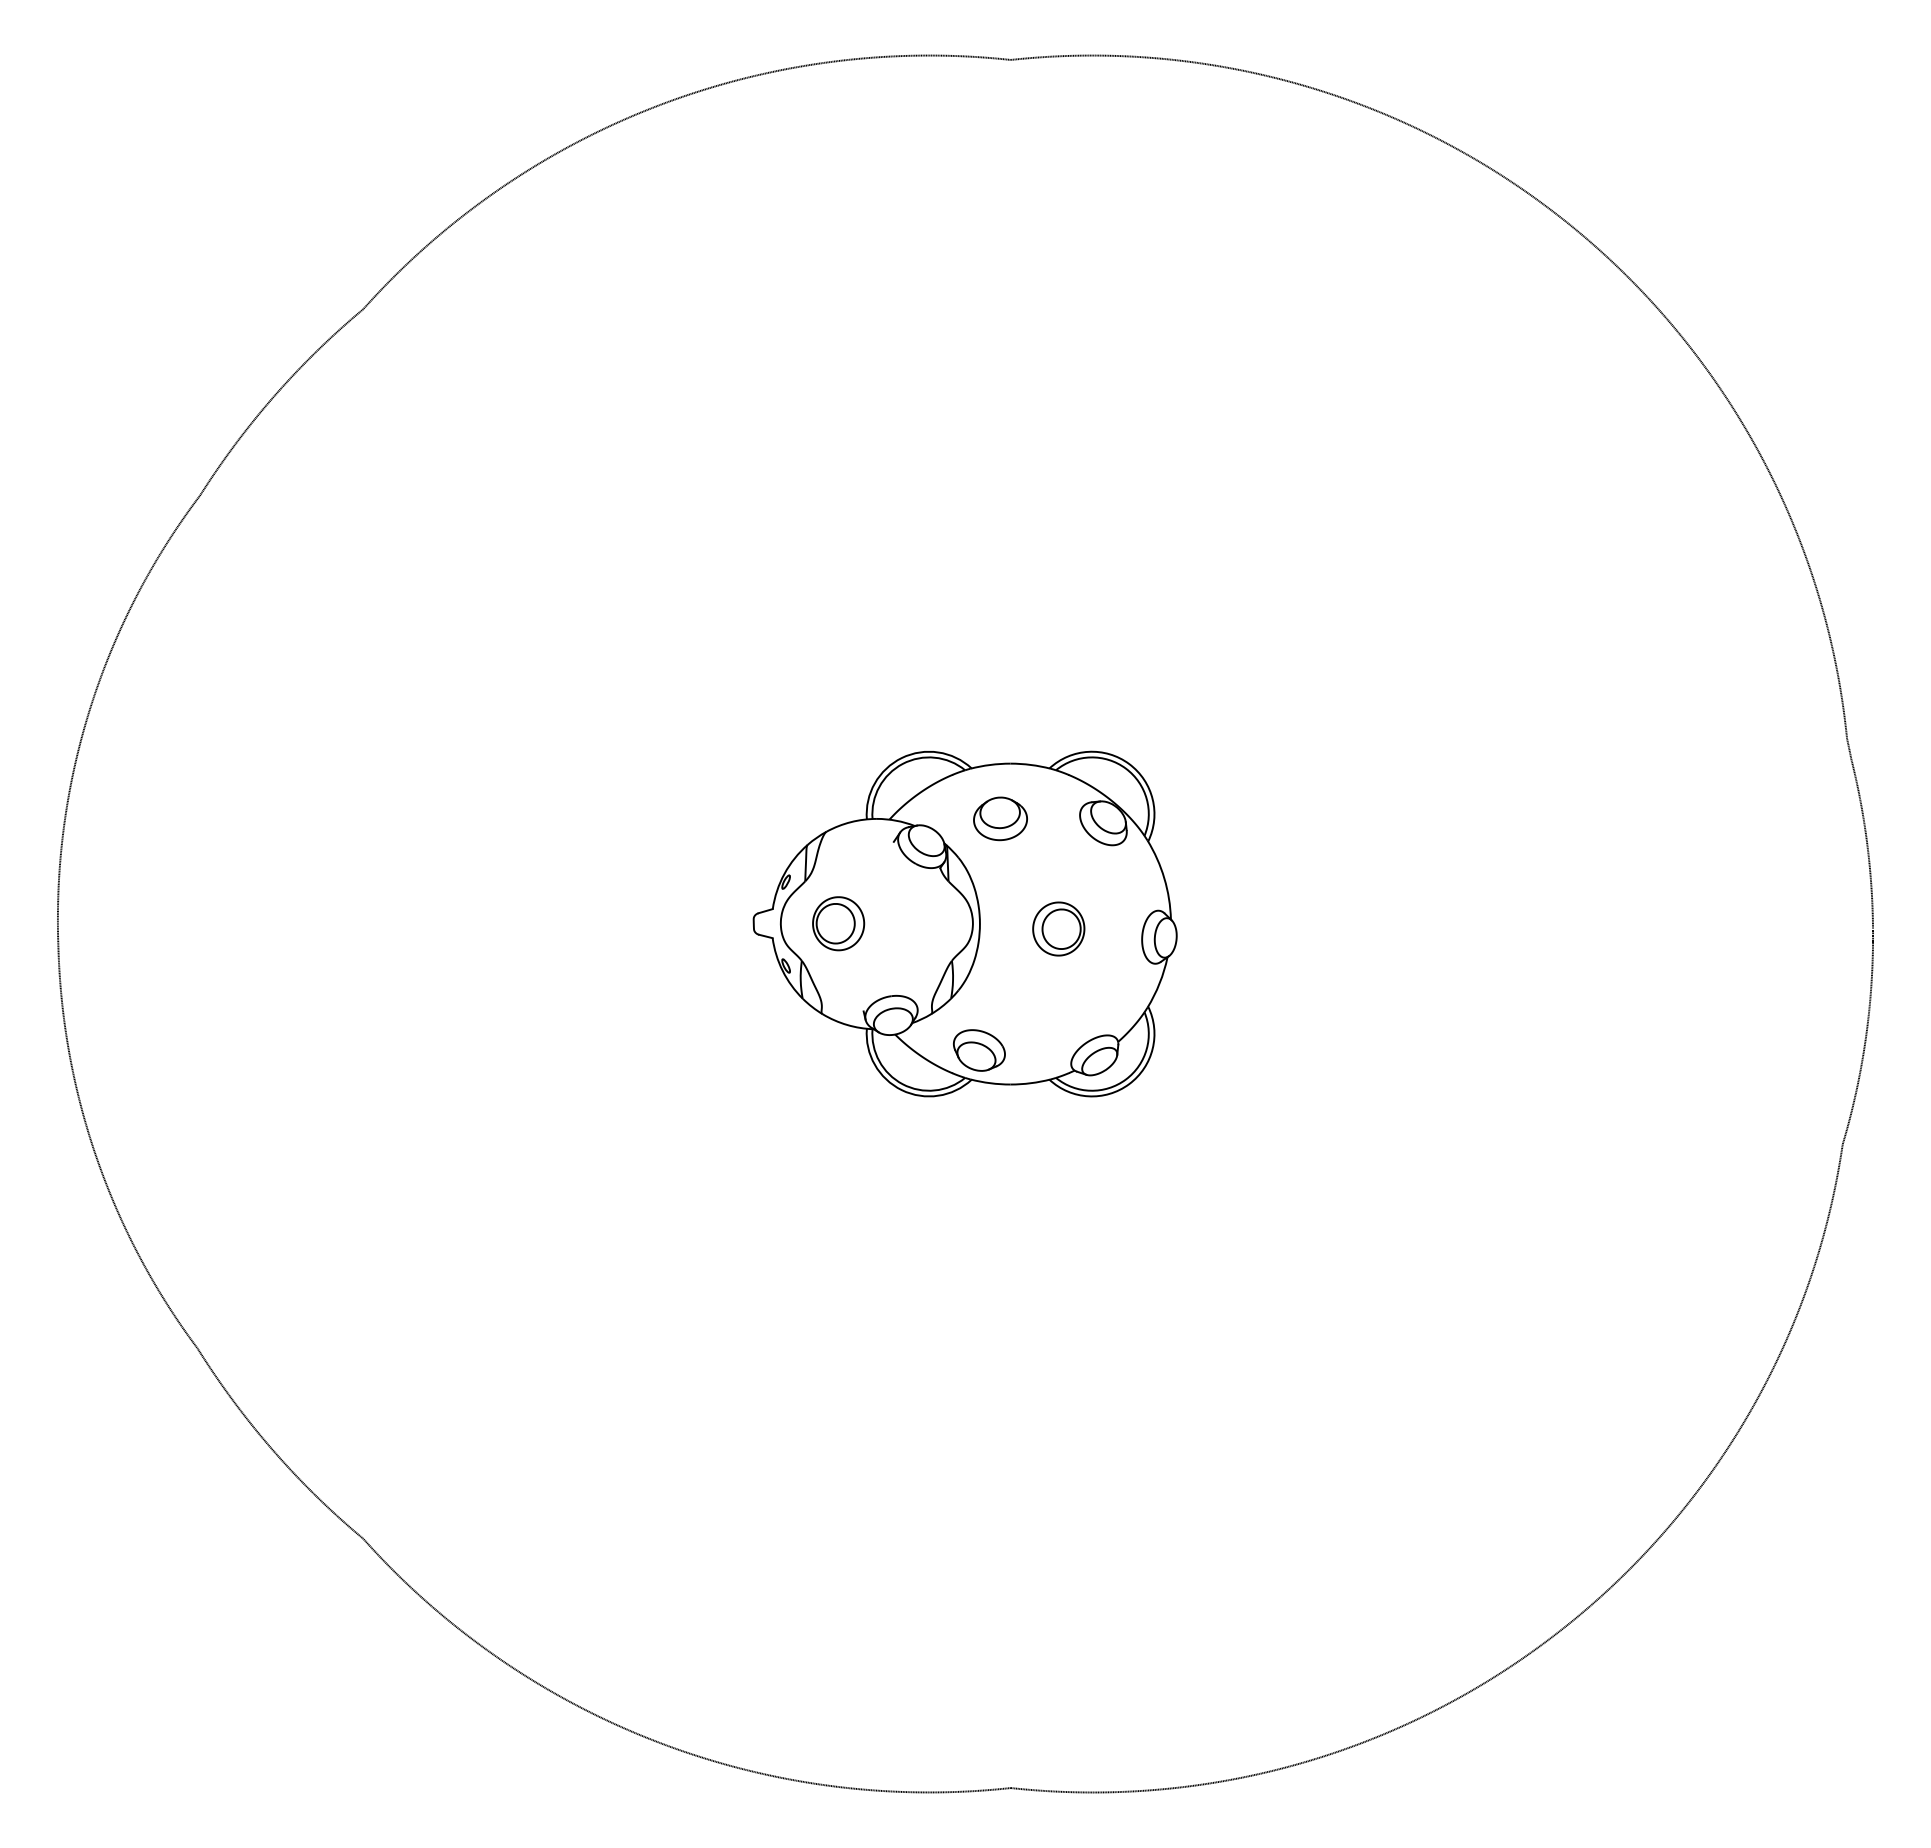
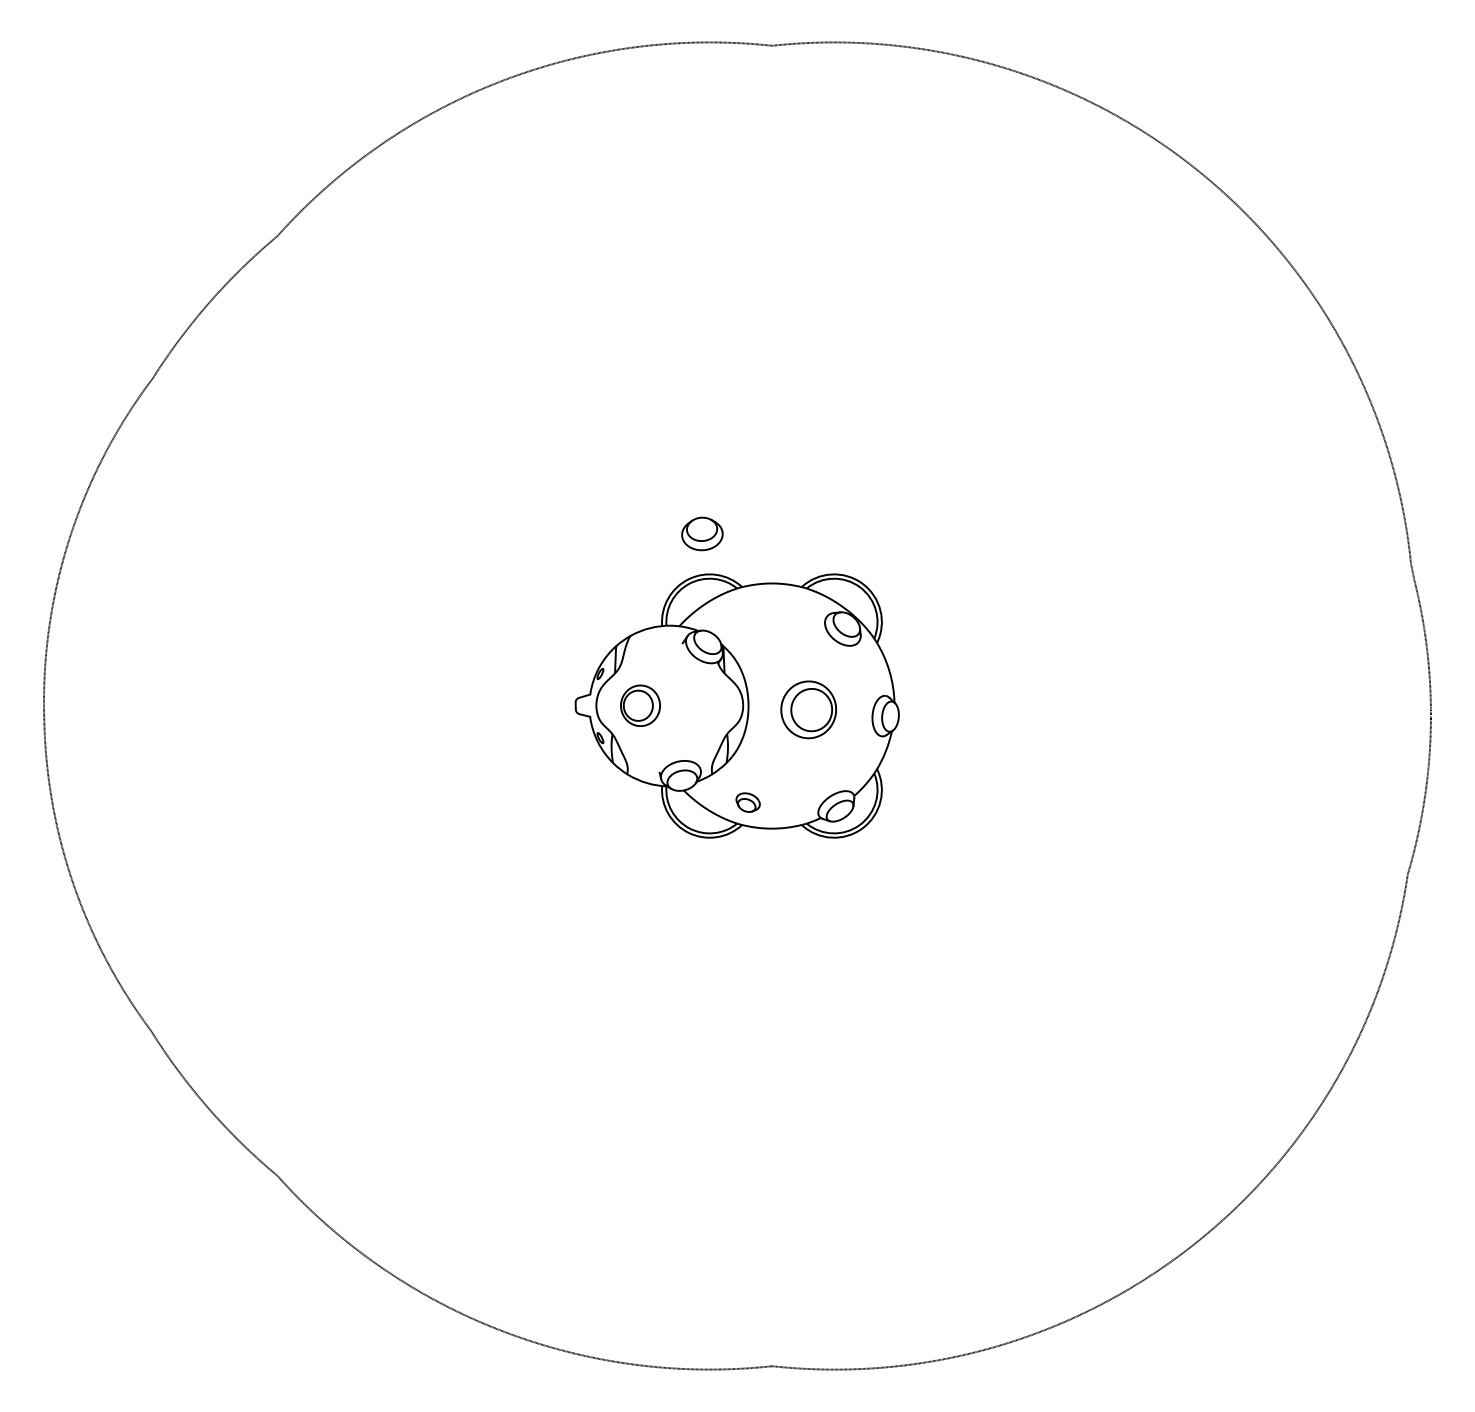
part: (1000, 818) -> (702, 533), moved
part: (1058, 928) -> (808, 709), size x1.4
part: (979, 1050) -> (748, 802), size x0.6

